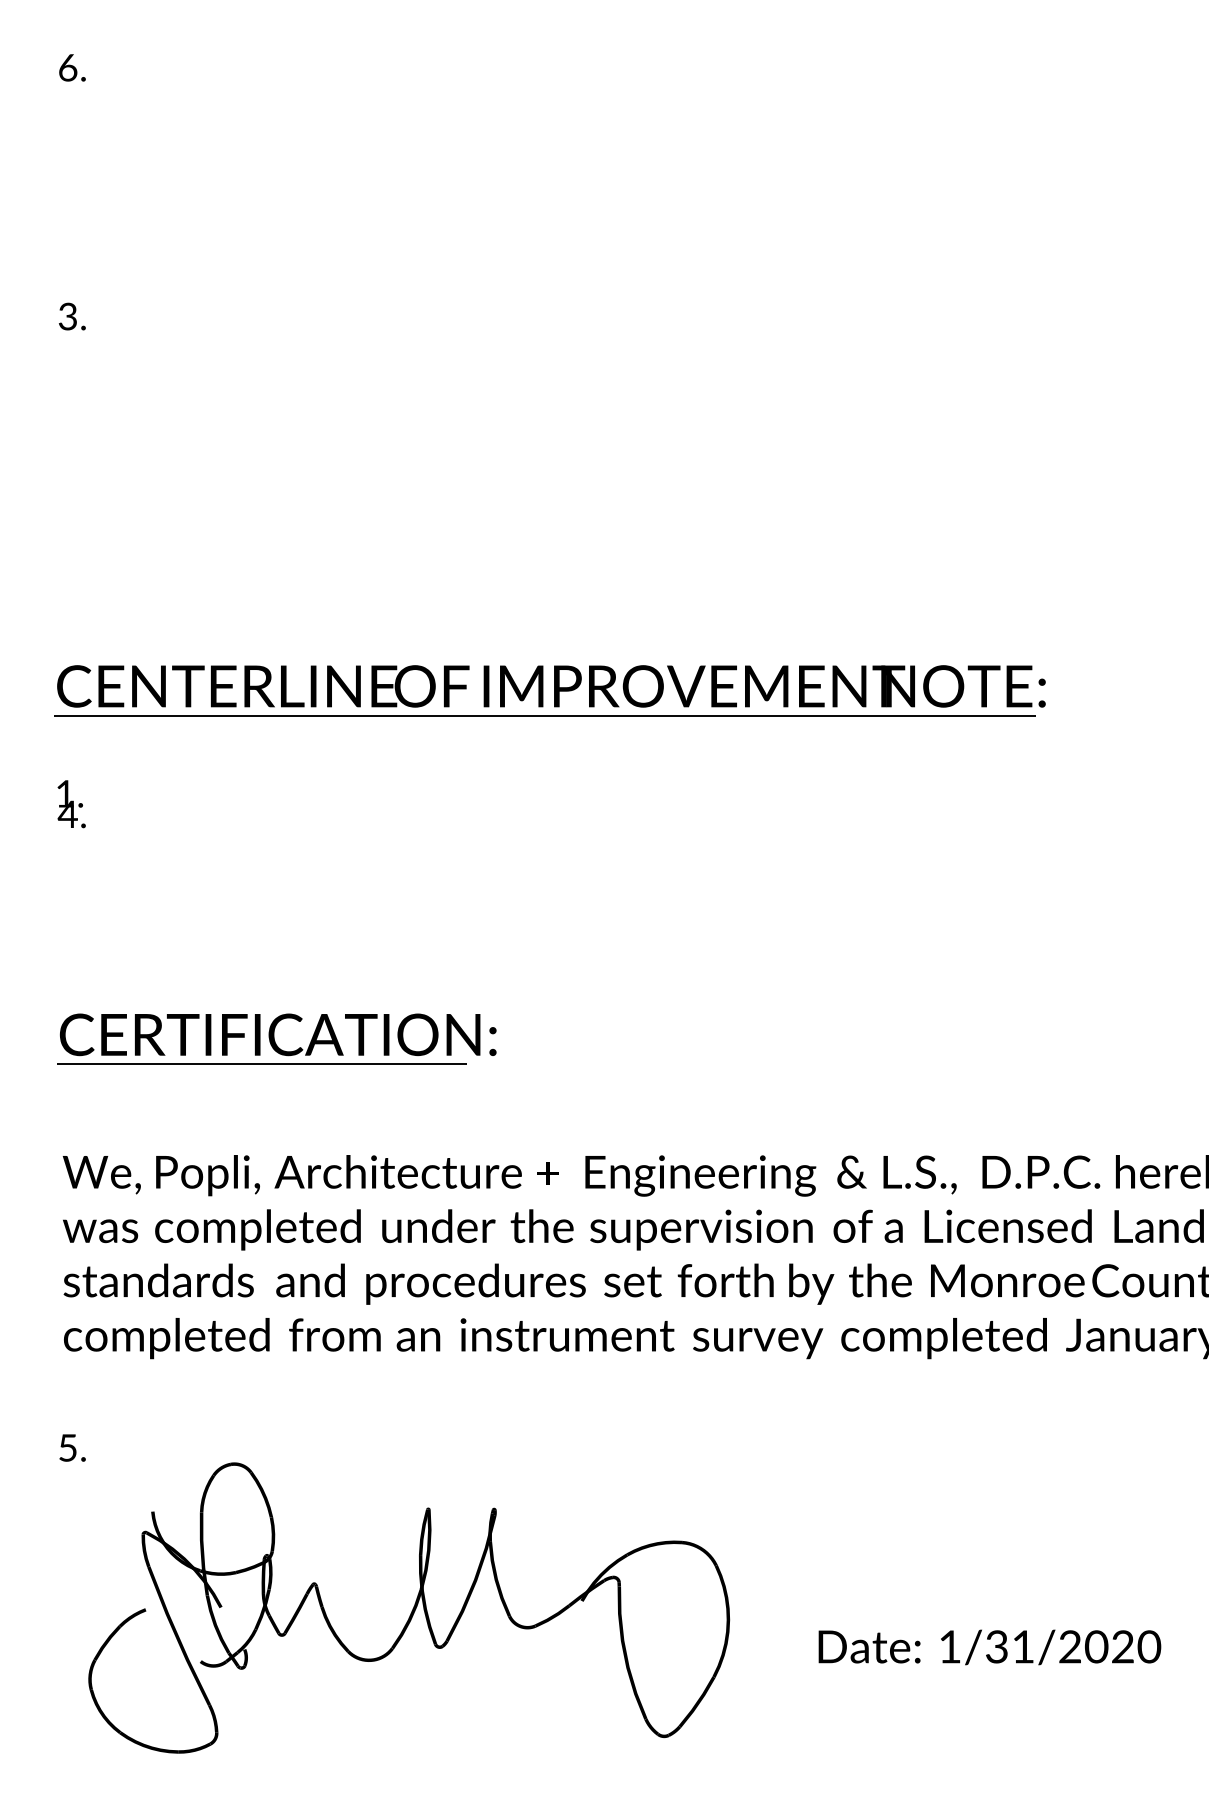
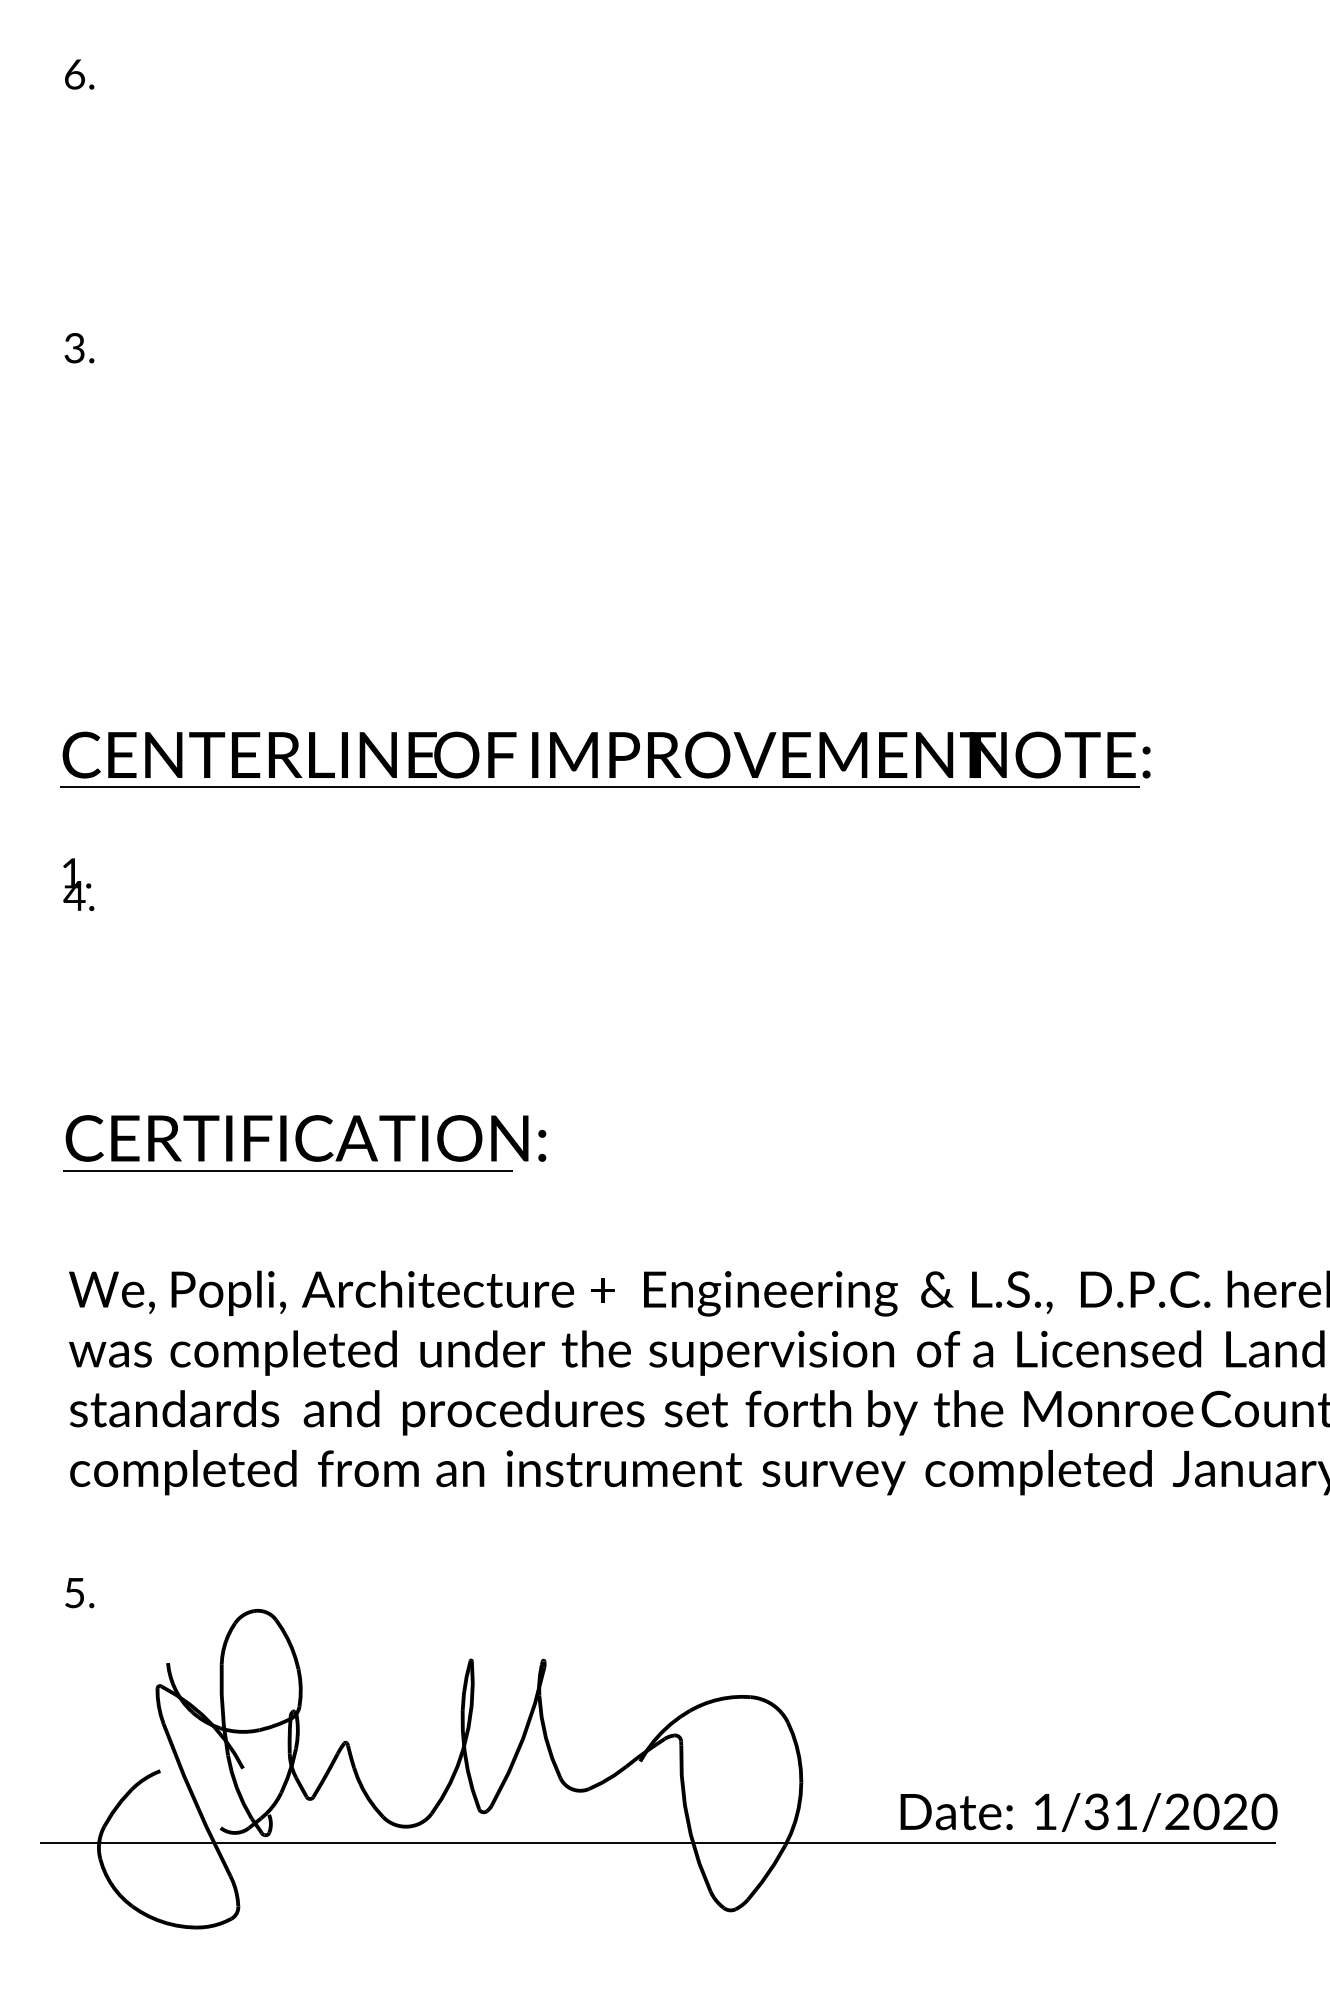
line: (598, 1674) -> (658, 1842), added

